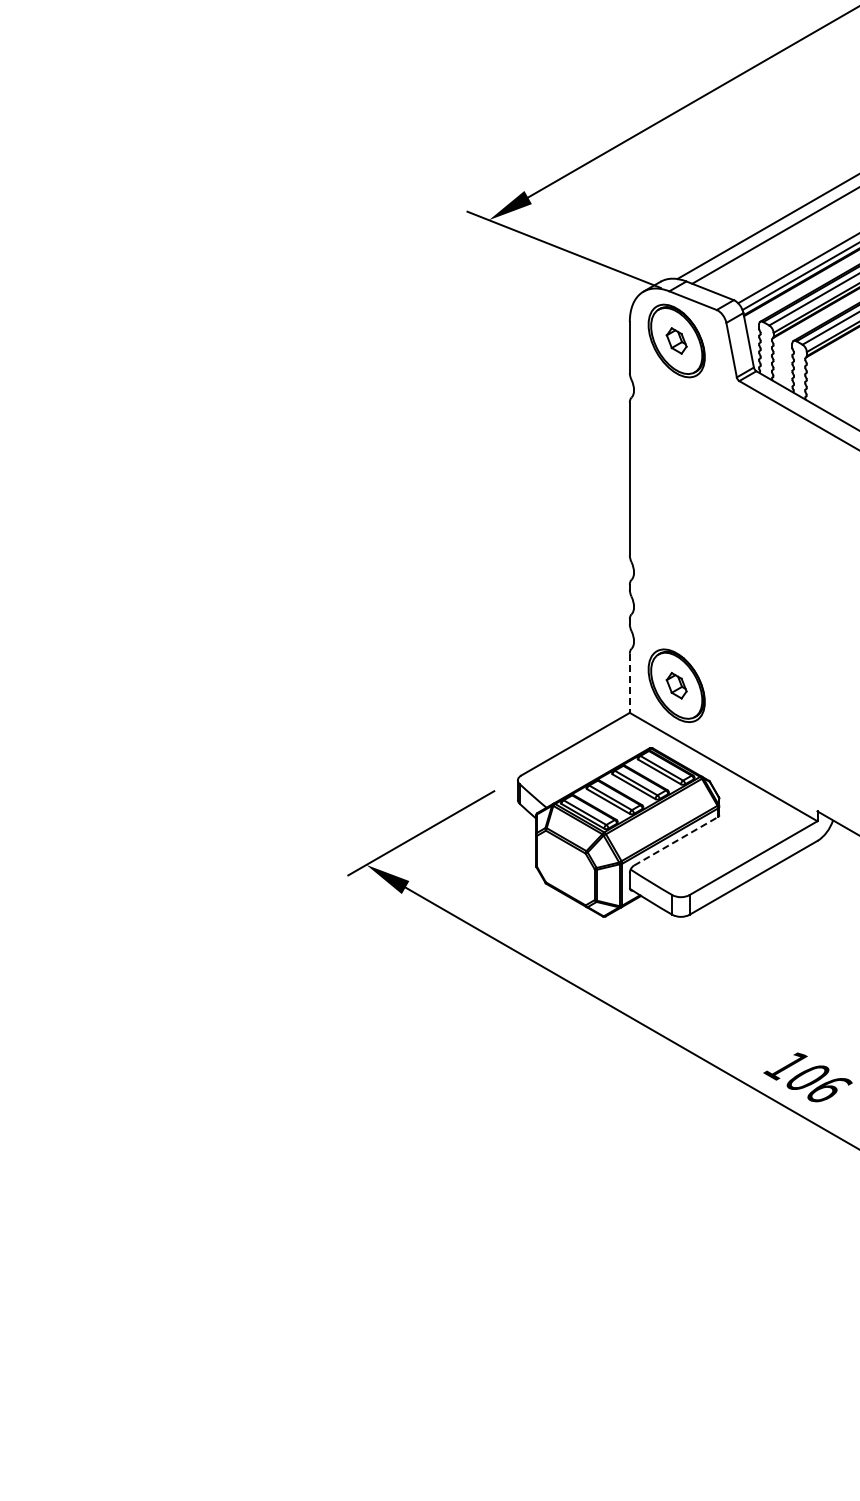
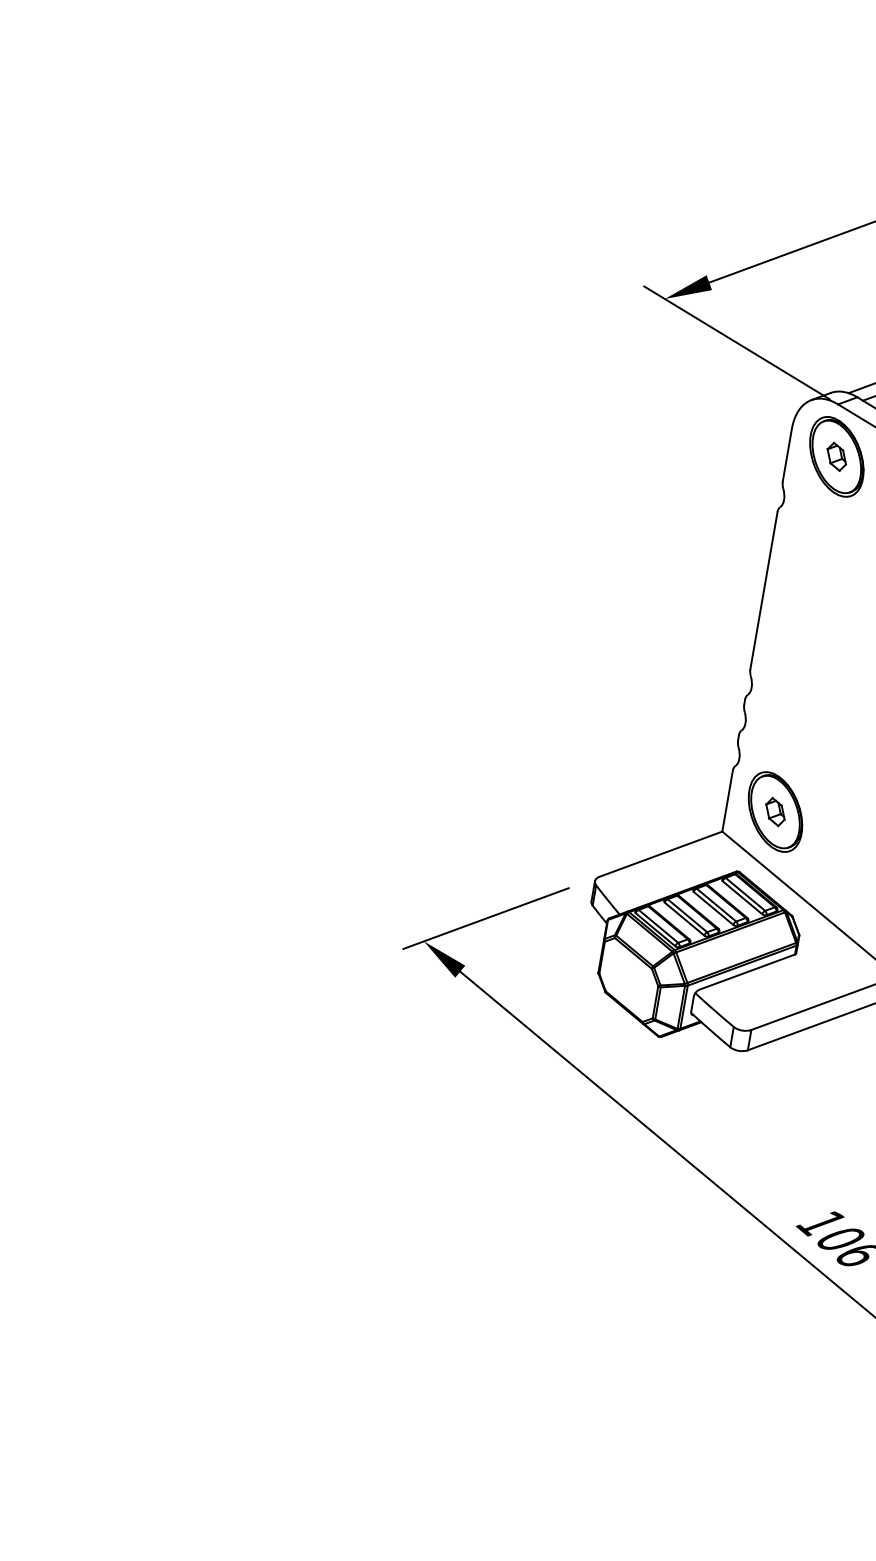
line: (629, 683) -> (727, 801), dashed -> solid
line: (676, 841) -> (747, 972), dashed -> solid

